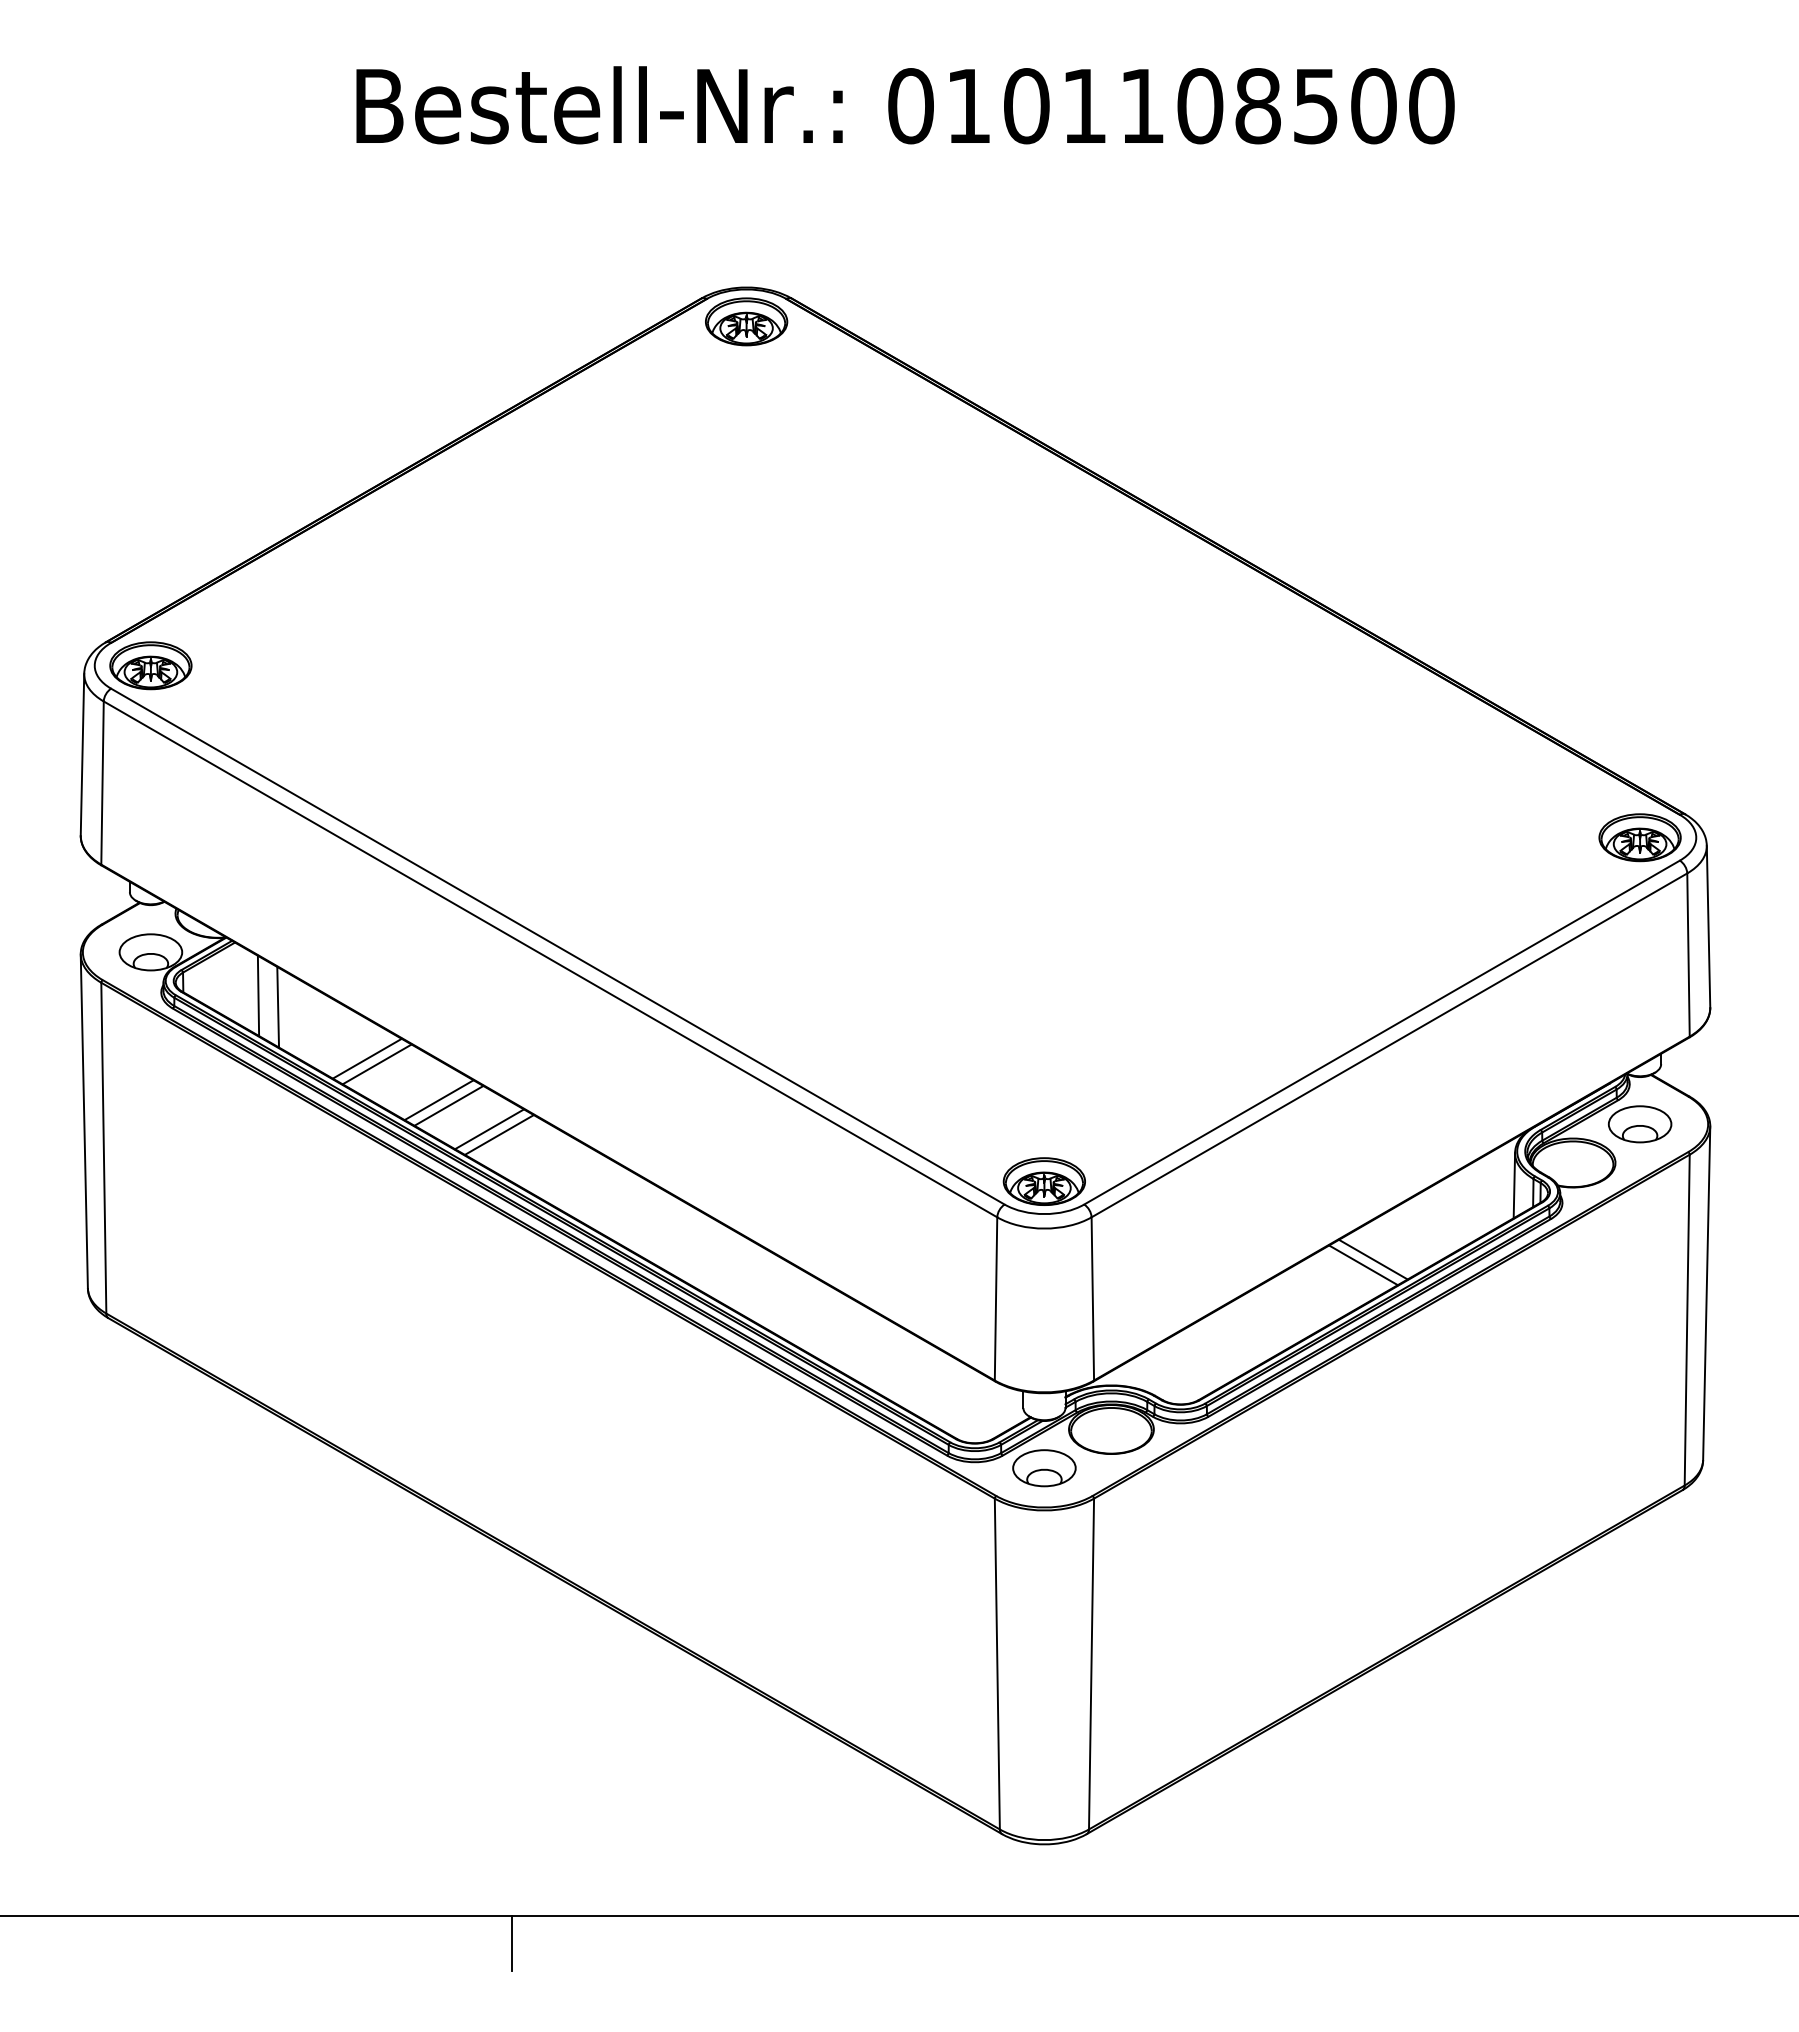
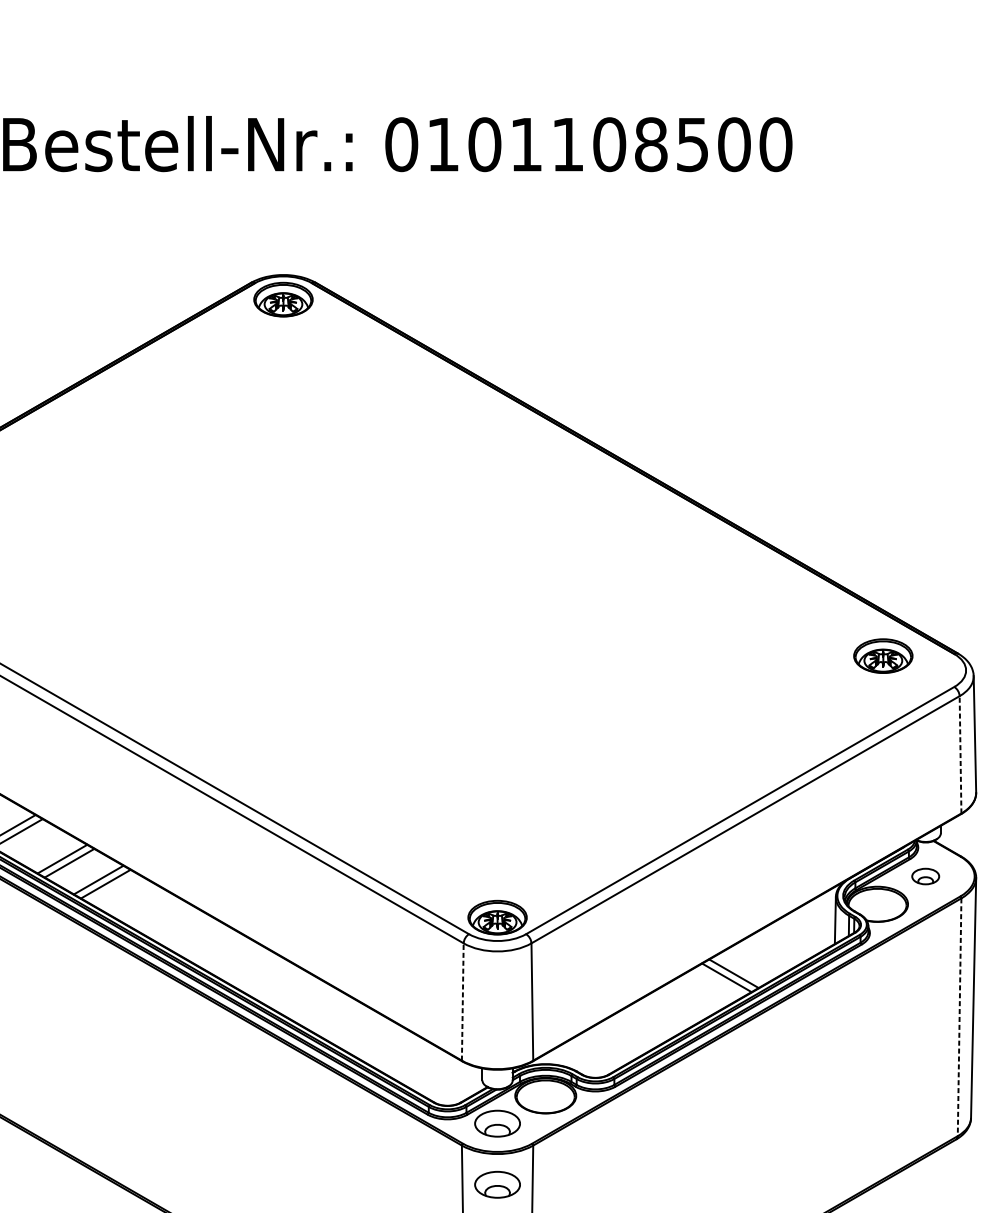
part: (1639, 837) -> (882, 655), moved
line: (1688, 955) -> (960, 755), solid -> dashed
part: (1639, 1124) -> (925, 876), size x0.6
line: (996, 1298) -> (463, 1001), solid -> dashed
line: (1687, 1320) -> (959, 1017), solid -> dashed
part: (1044, 1553) -> (497, 1184), added

